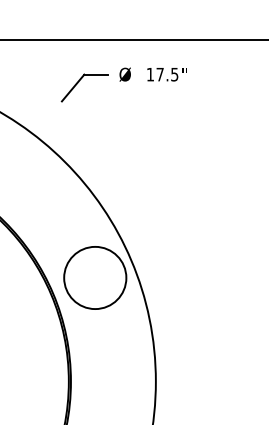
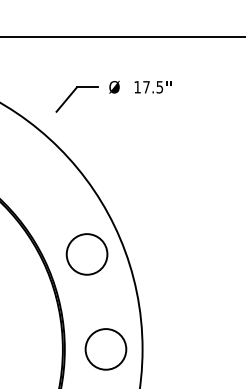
part: (124, 84) -> (113, 96), moved
circle: (94, 278) -> (86, 254), size x0.71
circle: (115, 381) -> (105, 349), added

